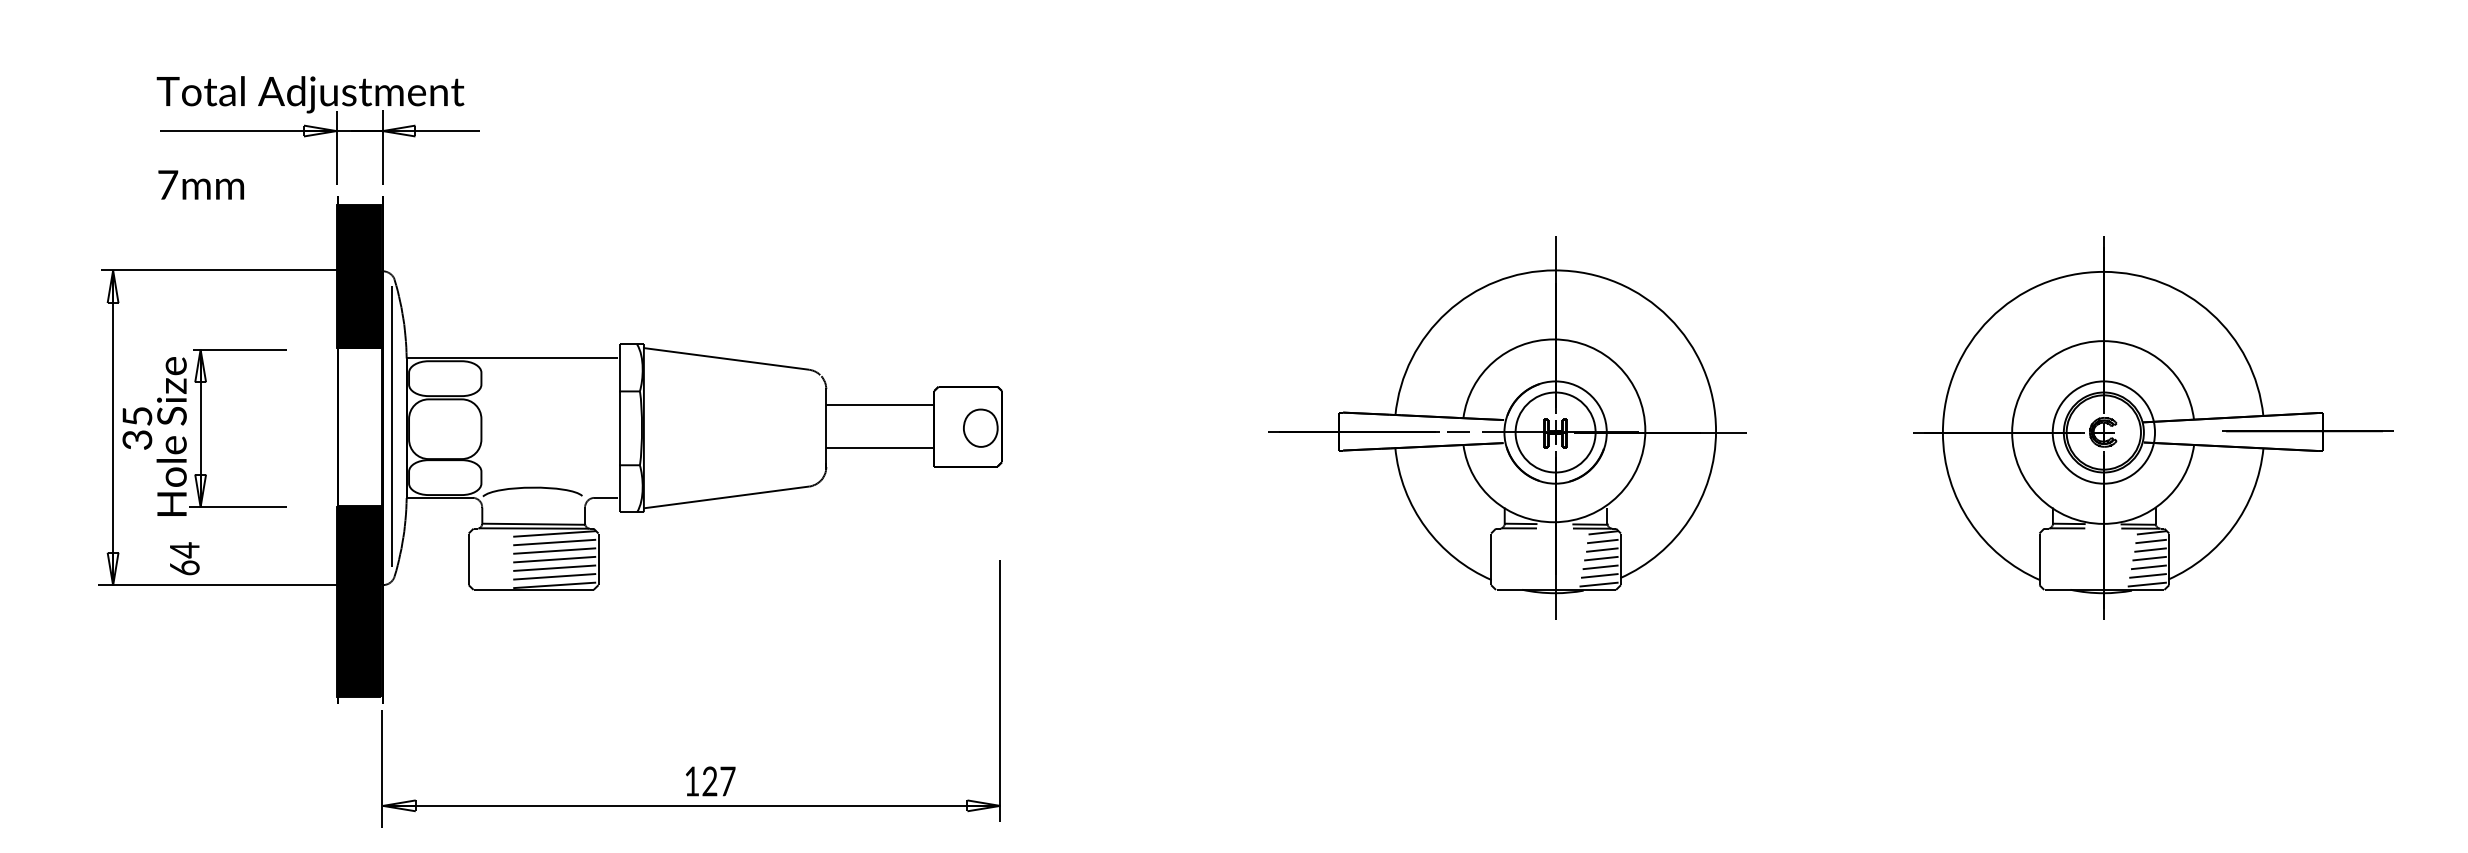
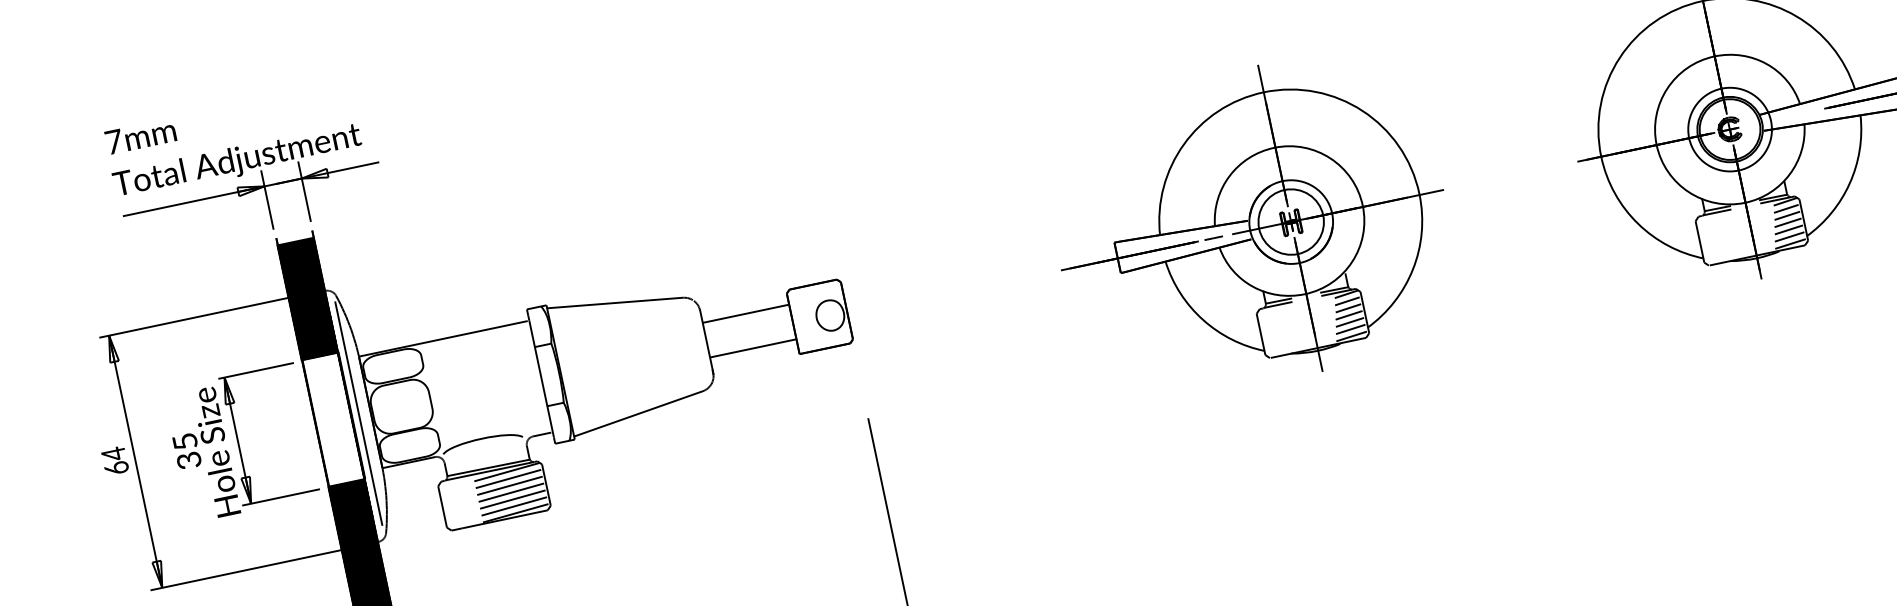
text: (200, 184) -> (140, 136), moved
part: (204, 432) -> (241, 443), moved
text: (184, 558) -> (114, 460), moved

